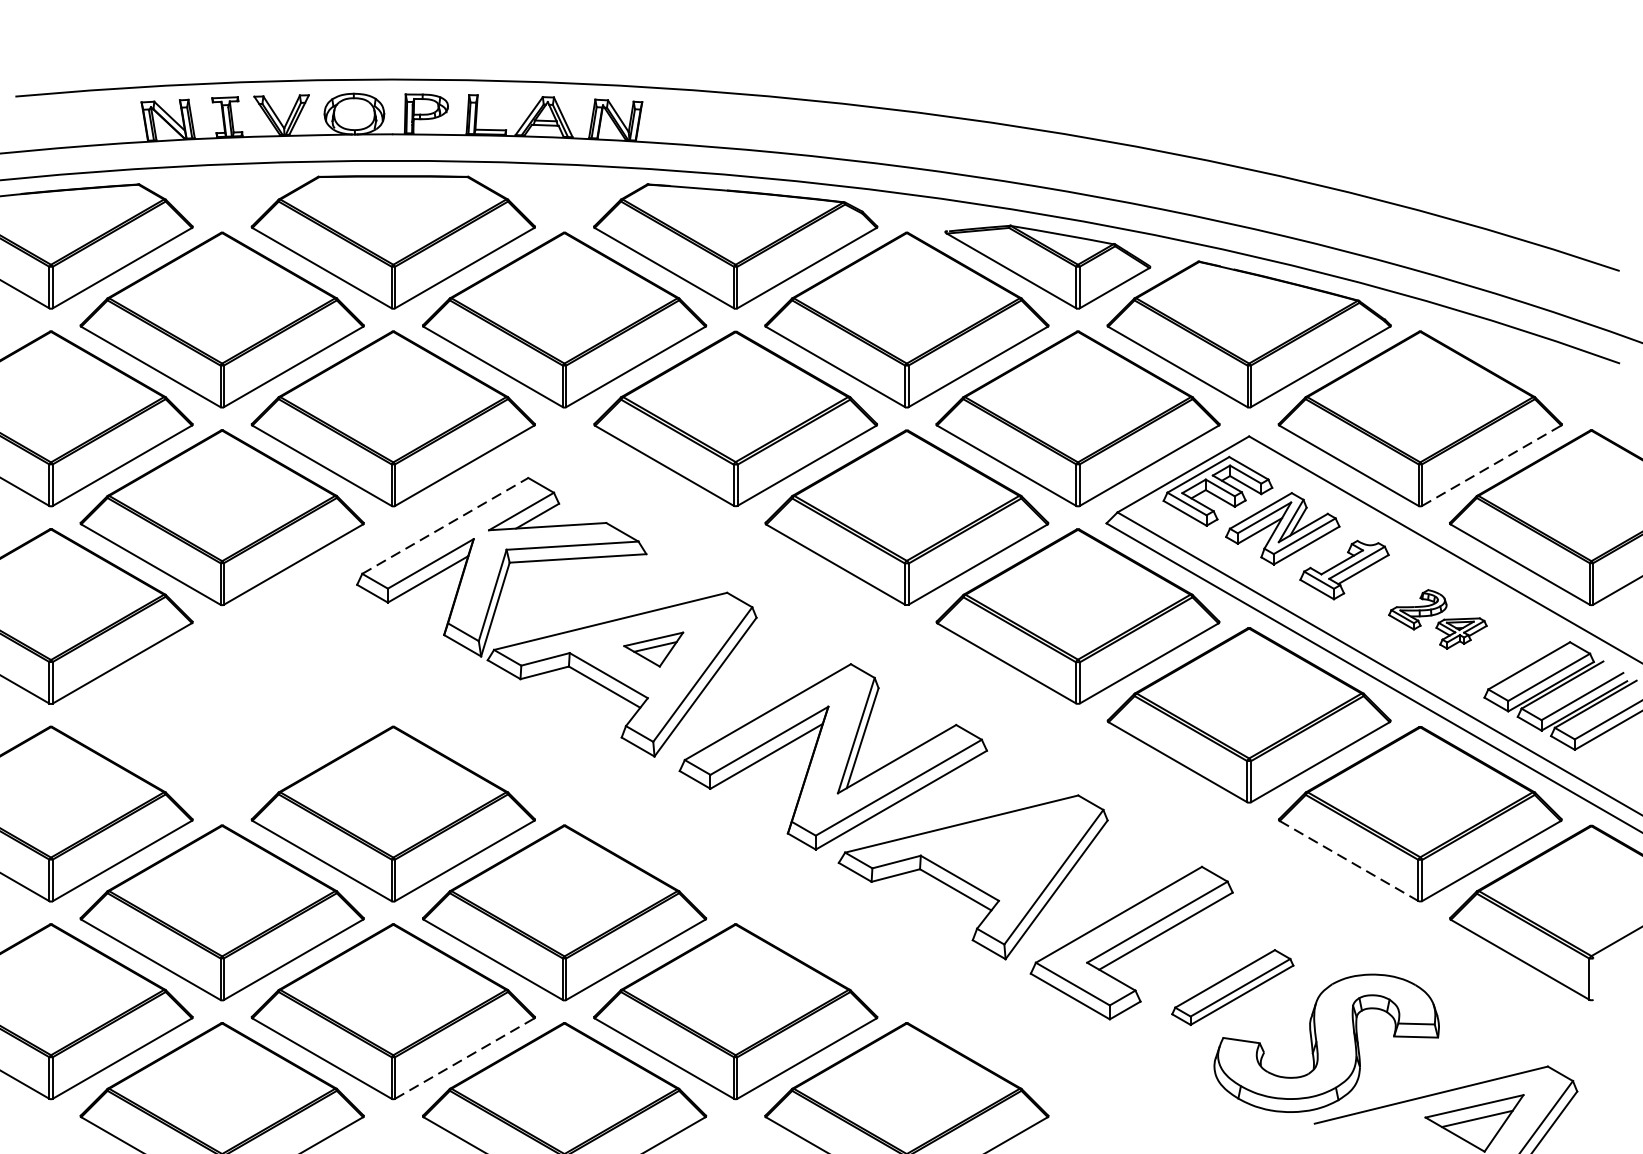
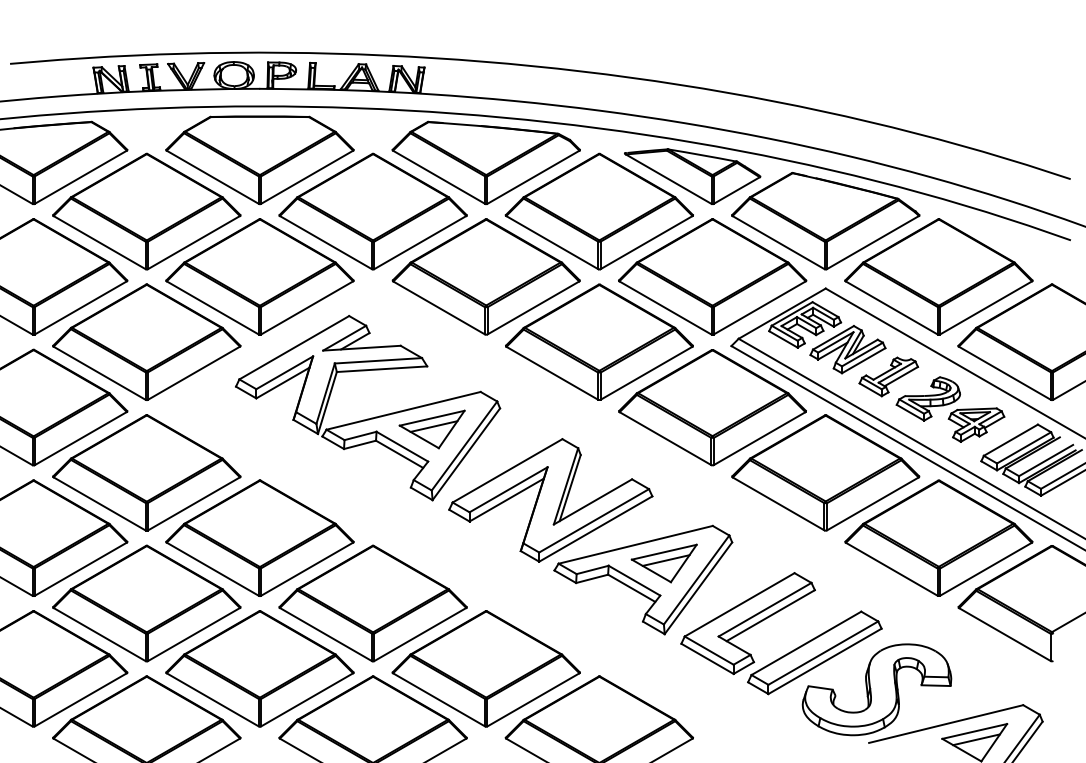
line: (1492, 465) -> (986, 307), dashed -> solid
line: (445, 525) -> (294, 347), dashed -> solid
part: (1437, 619) -> (950, 409), size x1.67
part: (652, 649) -> (431, 429), size x1.67
part: (221, 714) -> (146, 472), added
part: (1003, 852) -> (663, 563), added
line: (1348, 861) -> (891, 569), dashed -> solid
part: (1232, 986) -> (814, 652), size x1.67
line: (465, 1058) -> (307, 699), dashed -> solid

